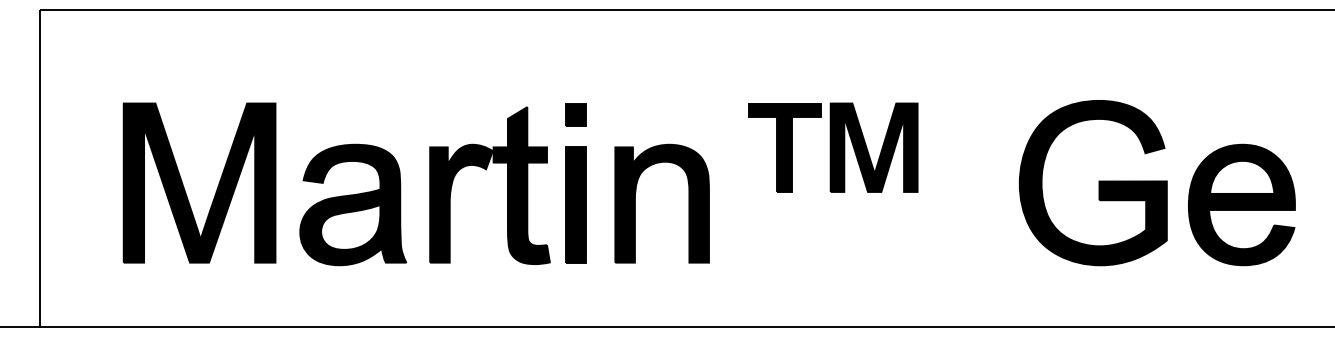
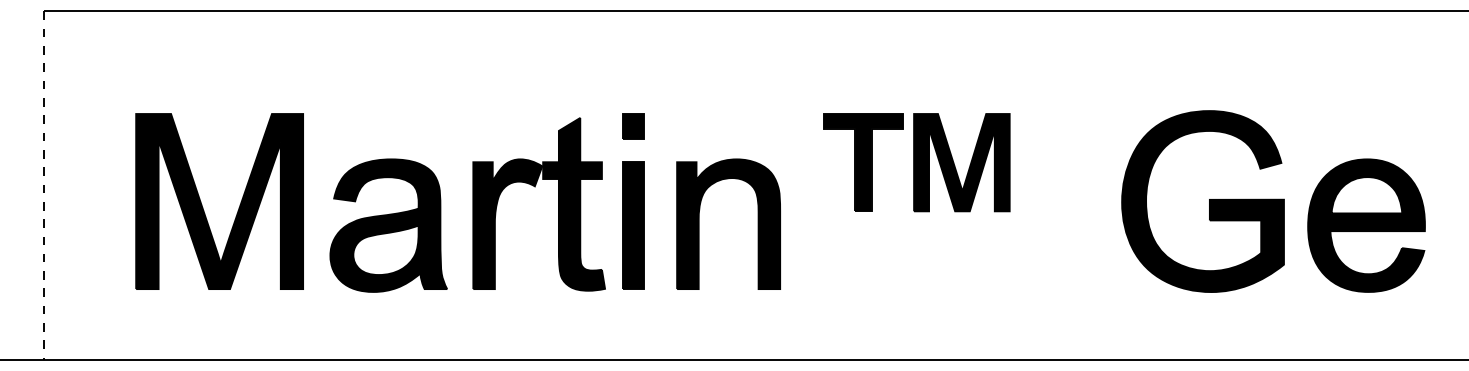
line: (40, 168) -> (44, 185), solid -> dashed

